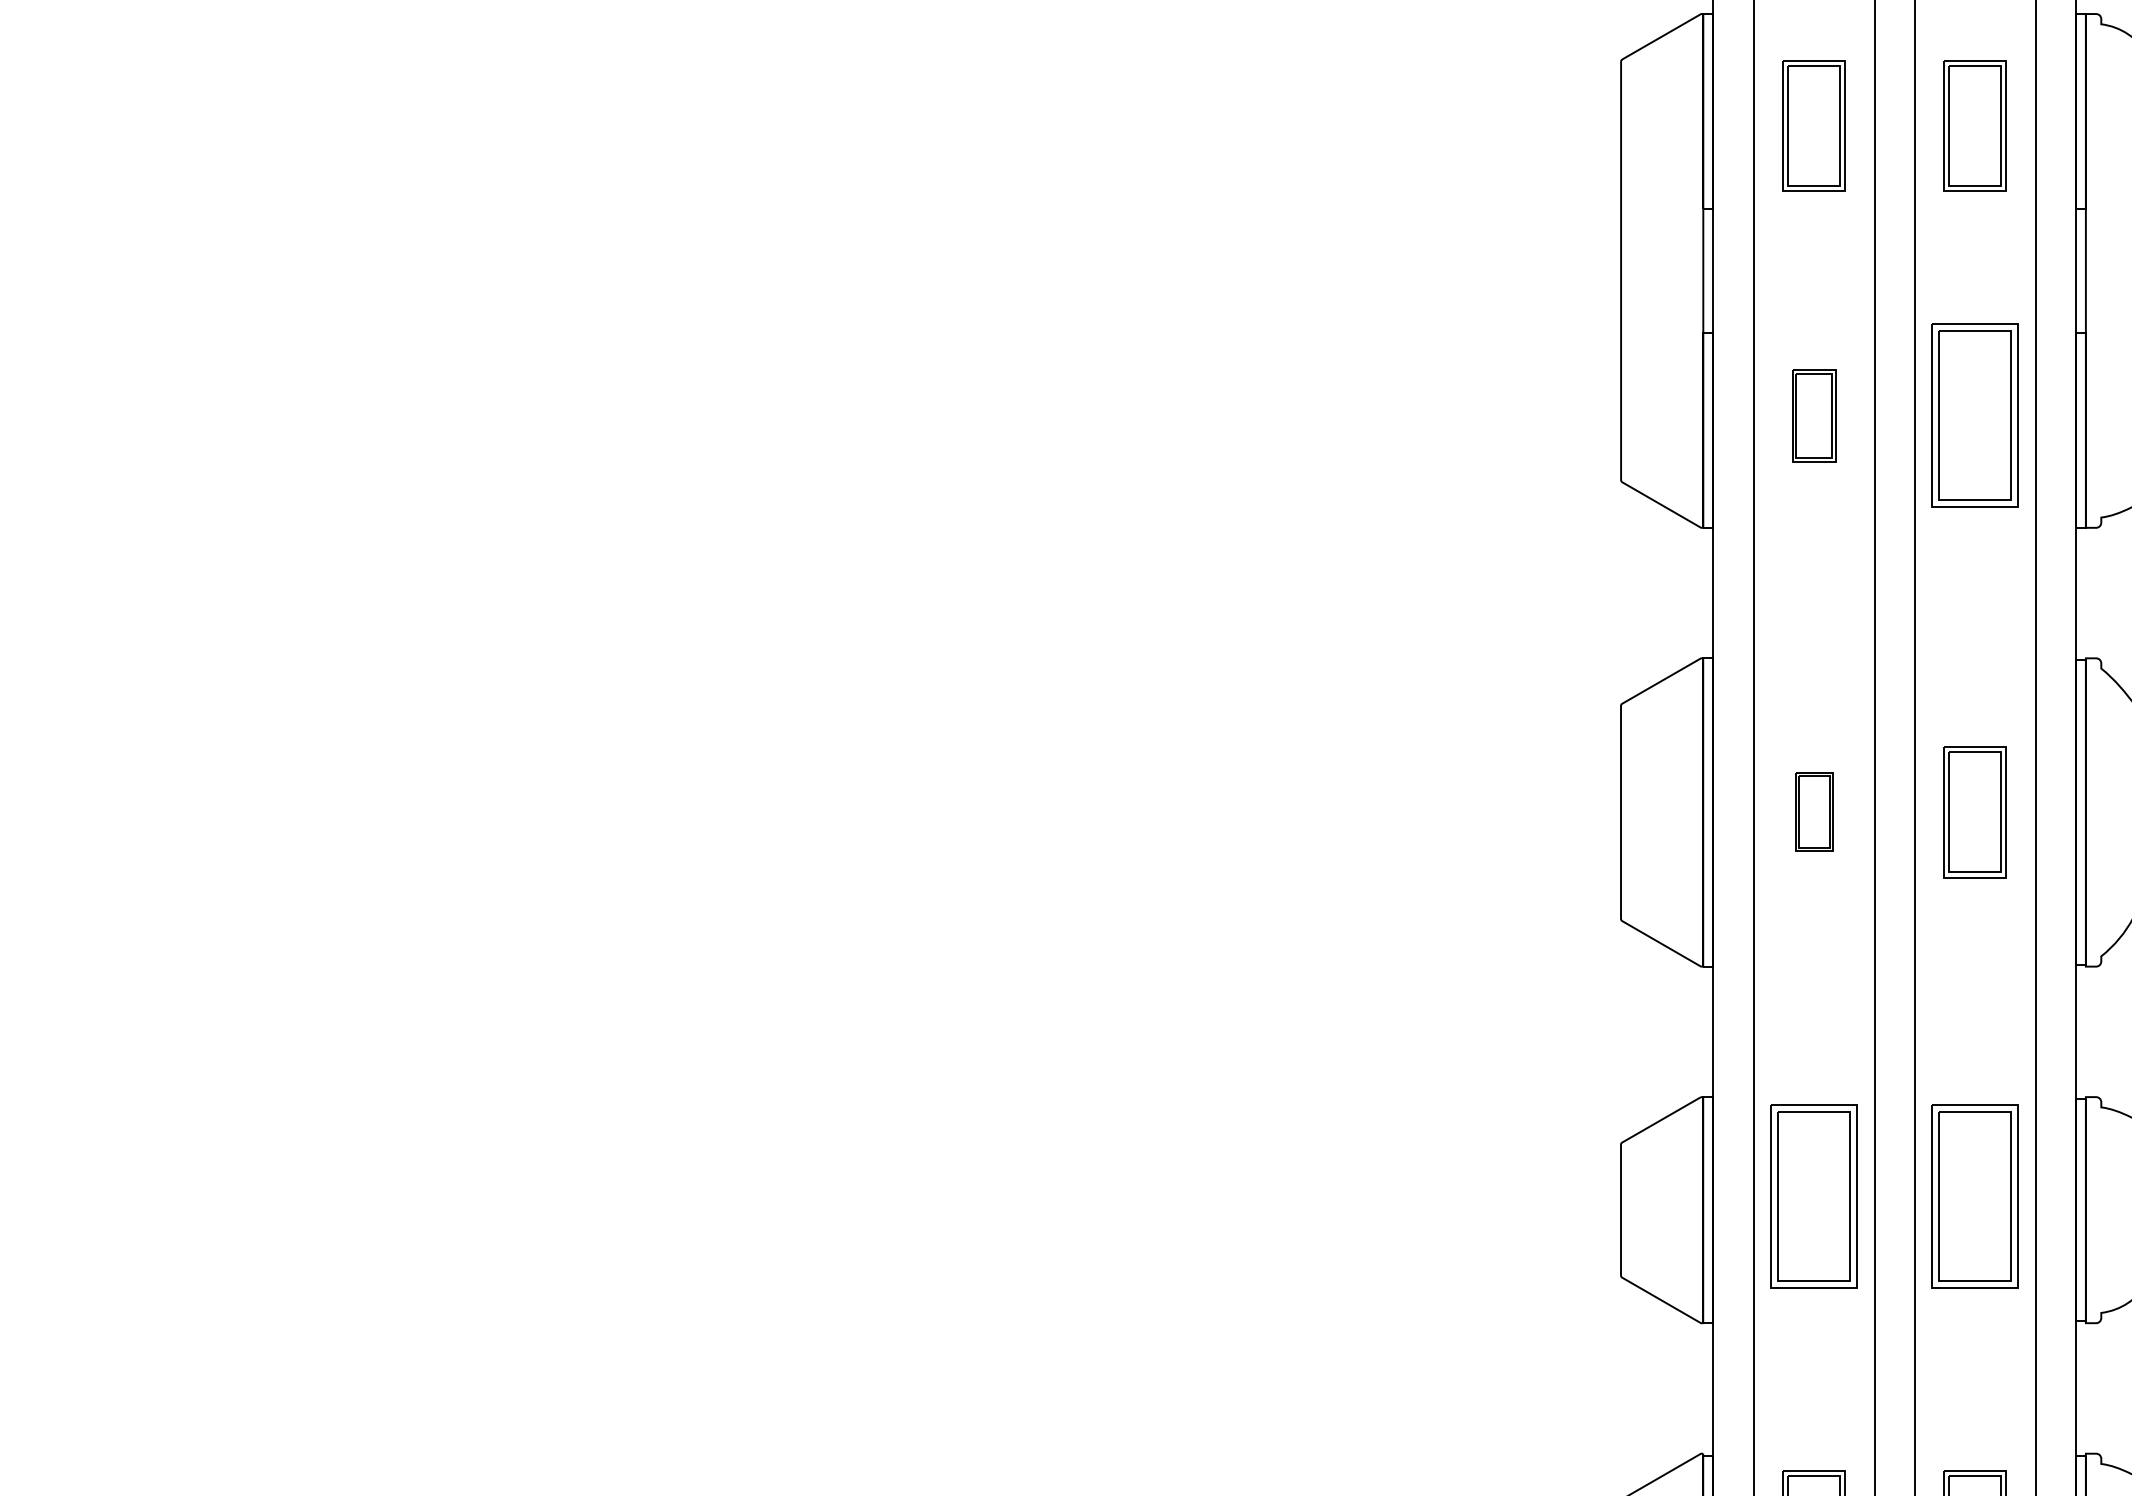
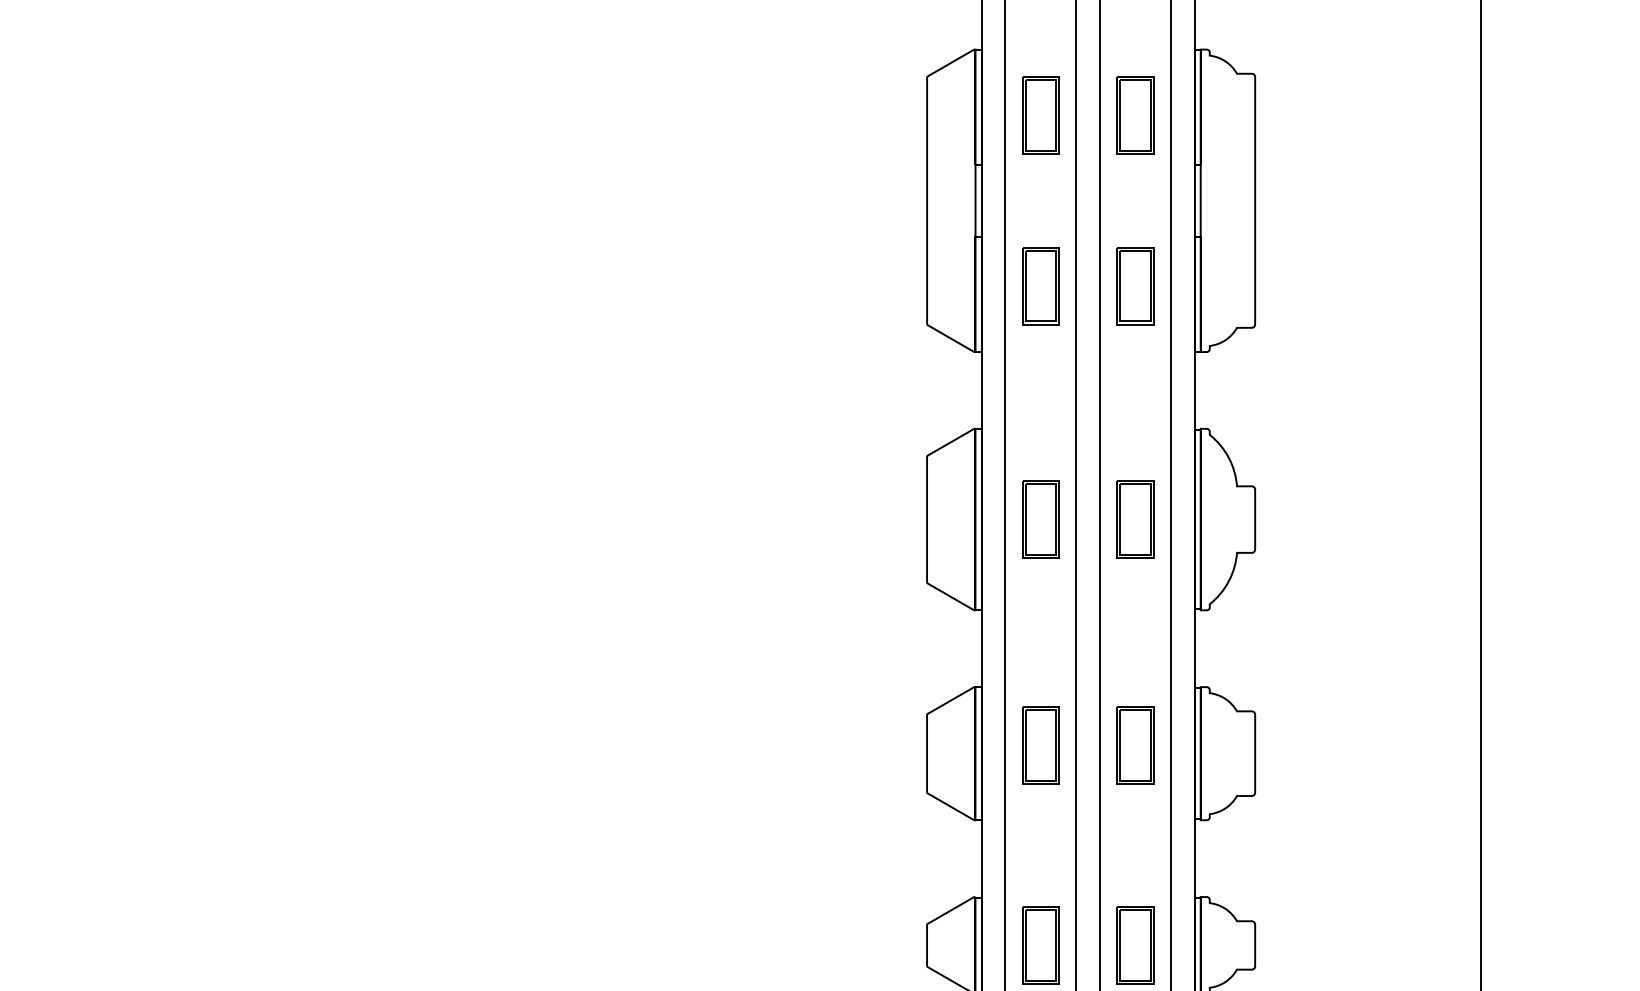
part: (1813, 416) -> (1040, 286), size x1.43
part: (1975, 416) -> (1135, 286), size x0.71
part: (1813, 812) -> (1040, 519), size x1.67
part: (1813, 1196) -> (1040, 745), size x0.71
part: (1975, 1196) -> (1135, 745), size x0.71

